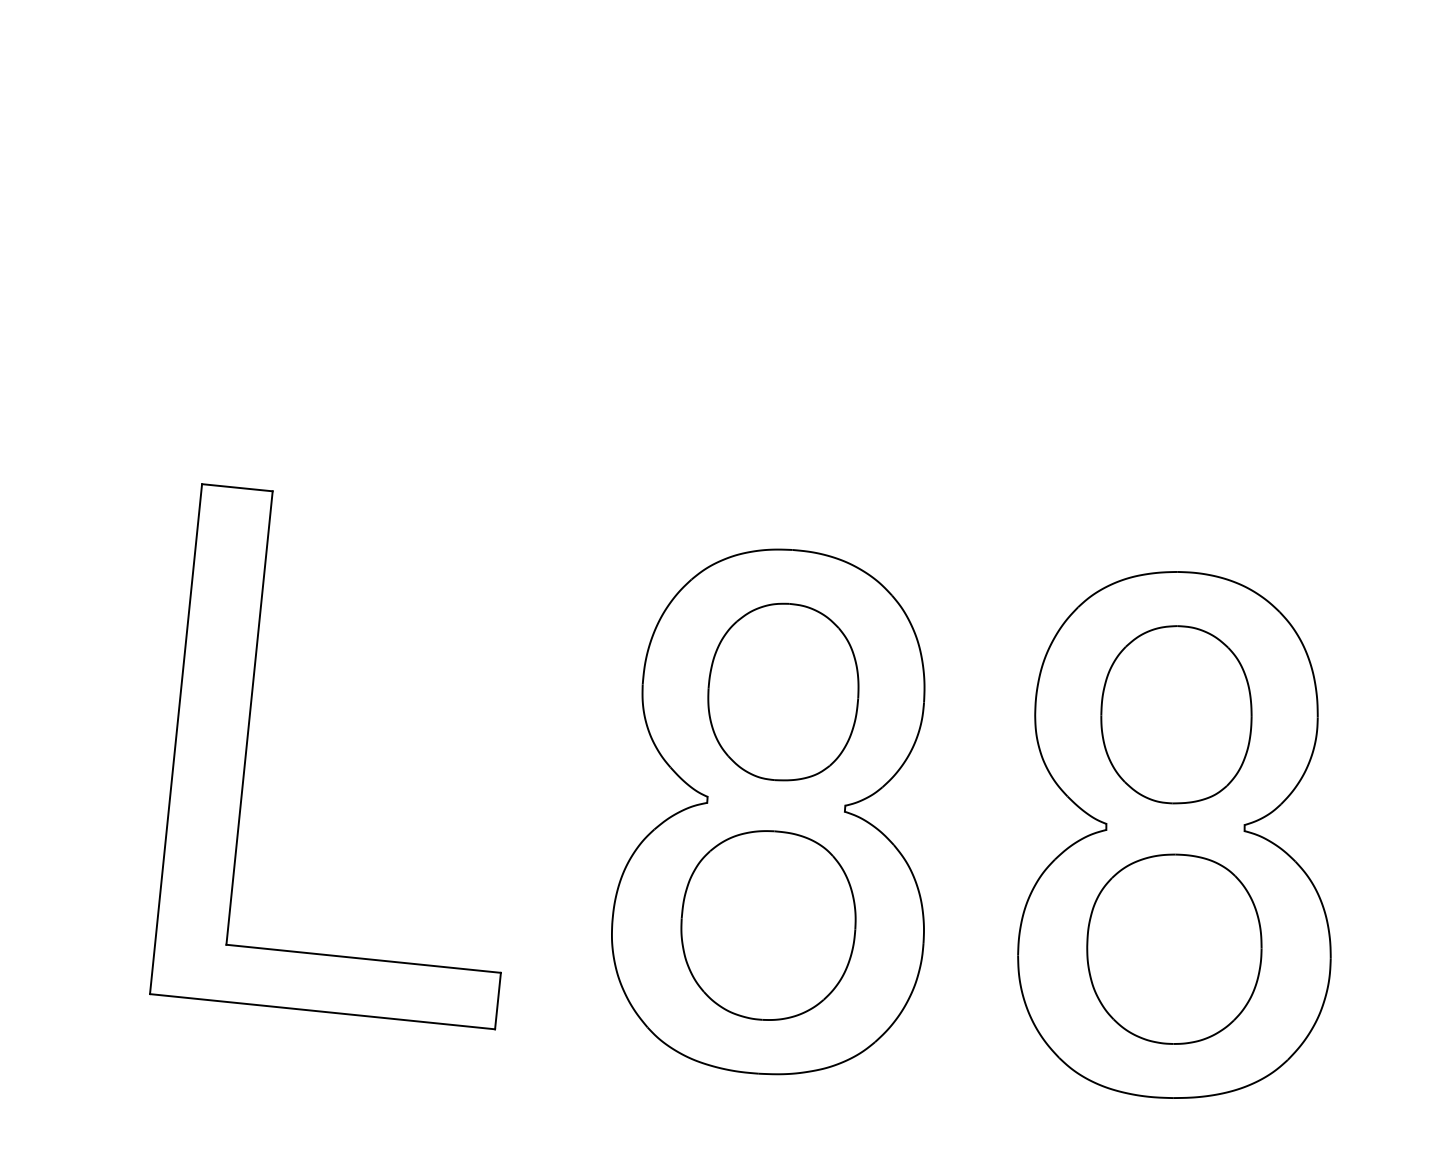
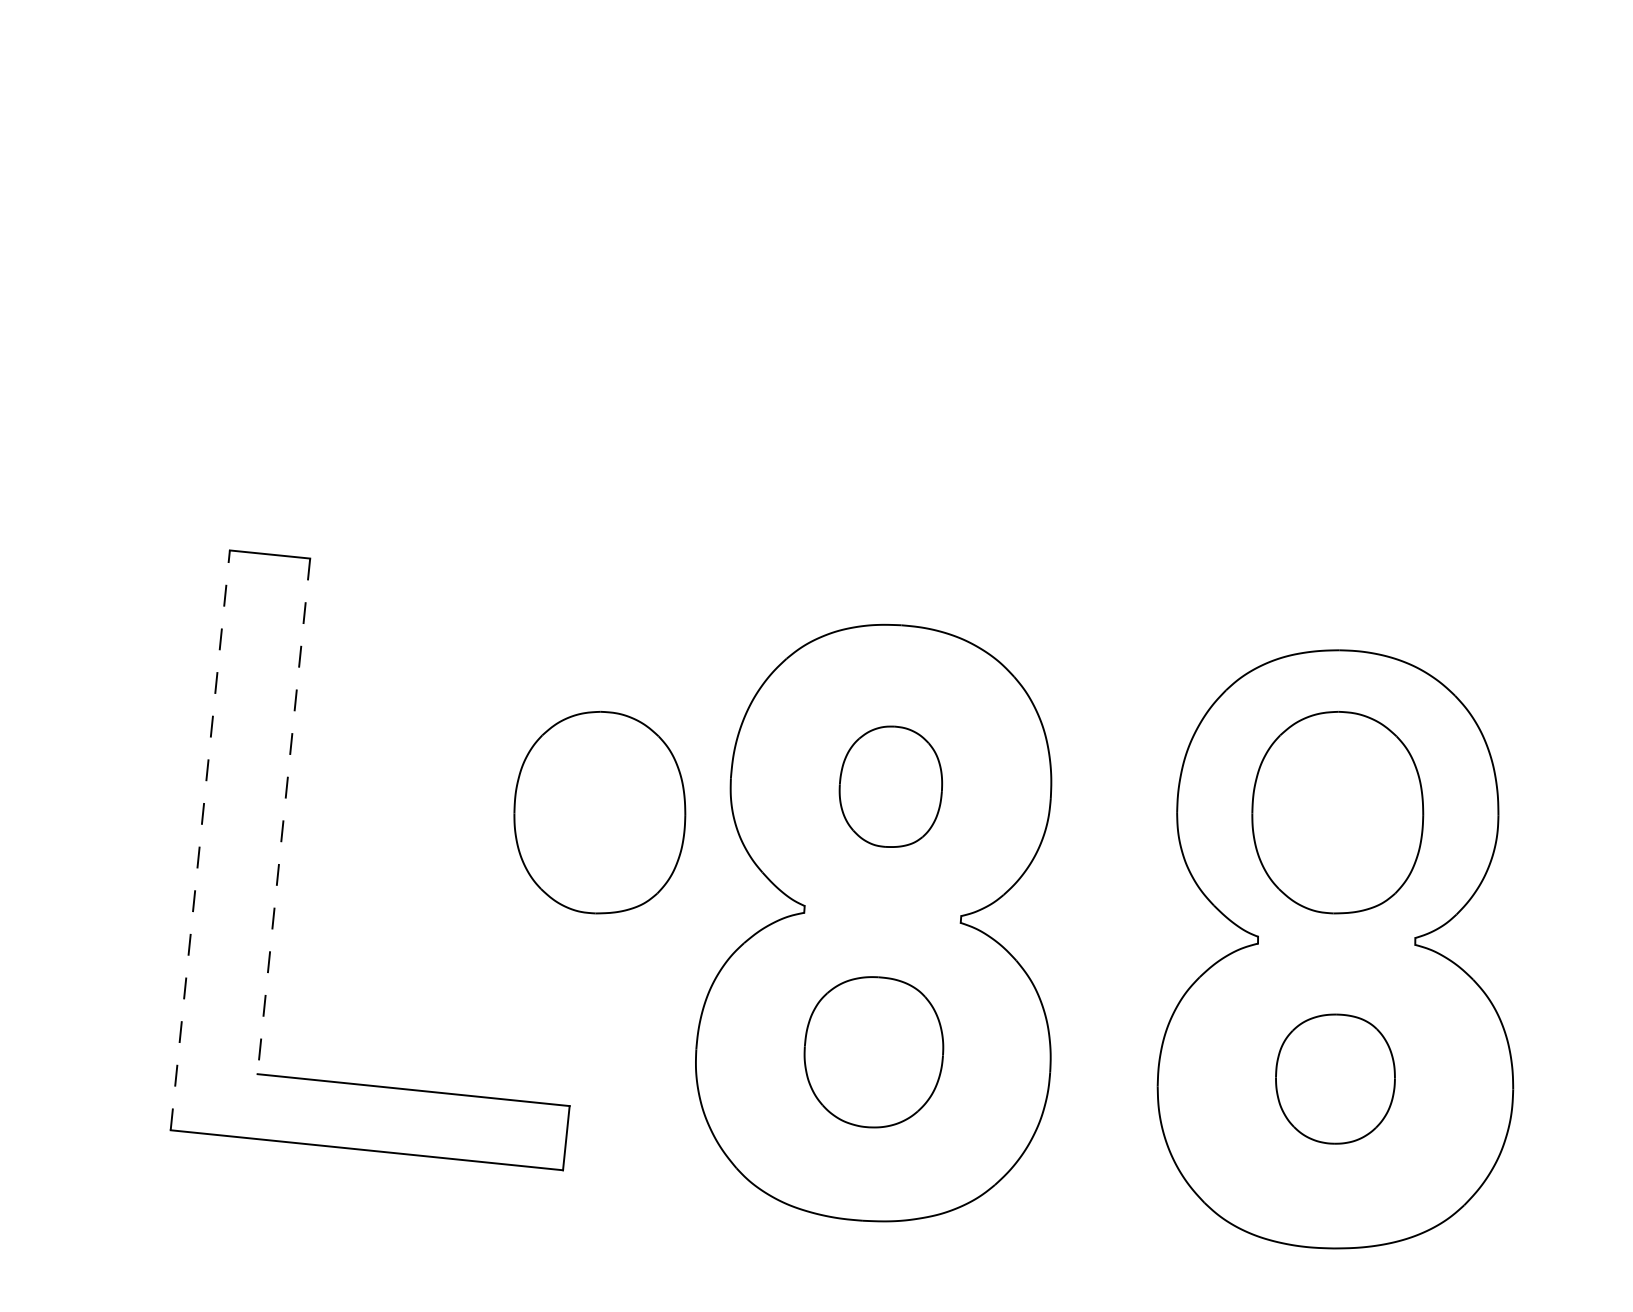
part: (783, 691) -> (890, 786), size x0.6
part: (527, 714) -> (599, 812), added
line: (249, 718) -> (283, 816), solid -> dashed
line: (176, 738) -> (200, 839), solid -> dashed
part: (768, 925) -> (873, 1052), size x0.7
part: (1174, 948) -> (1335, 1078), size x0.6

